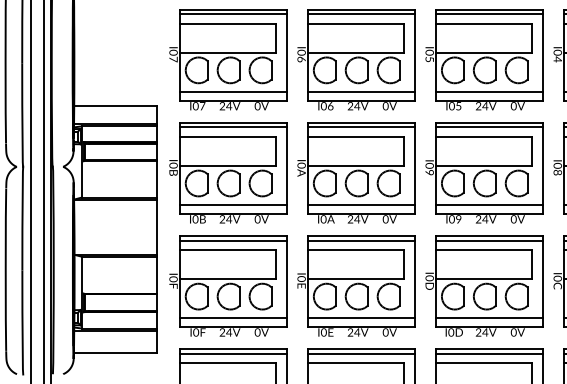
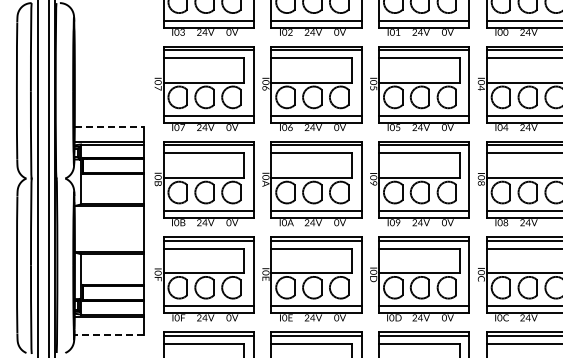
line: (115, 106) -> (109, 127), solid -> dashed
line: (115, 353) -> (109, 335), solid -> dashed

